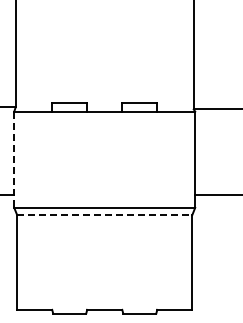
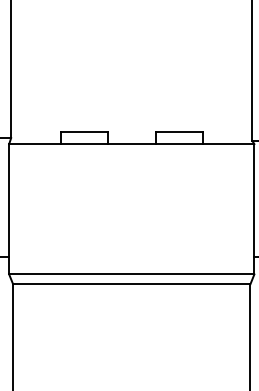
line: (14, 160) -> (9, 210), dashed -> solid
line: (104, 215) -> (131, 284), dashed -> solid

